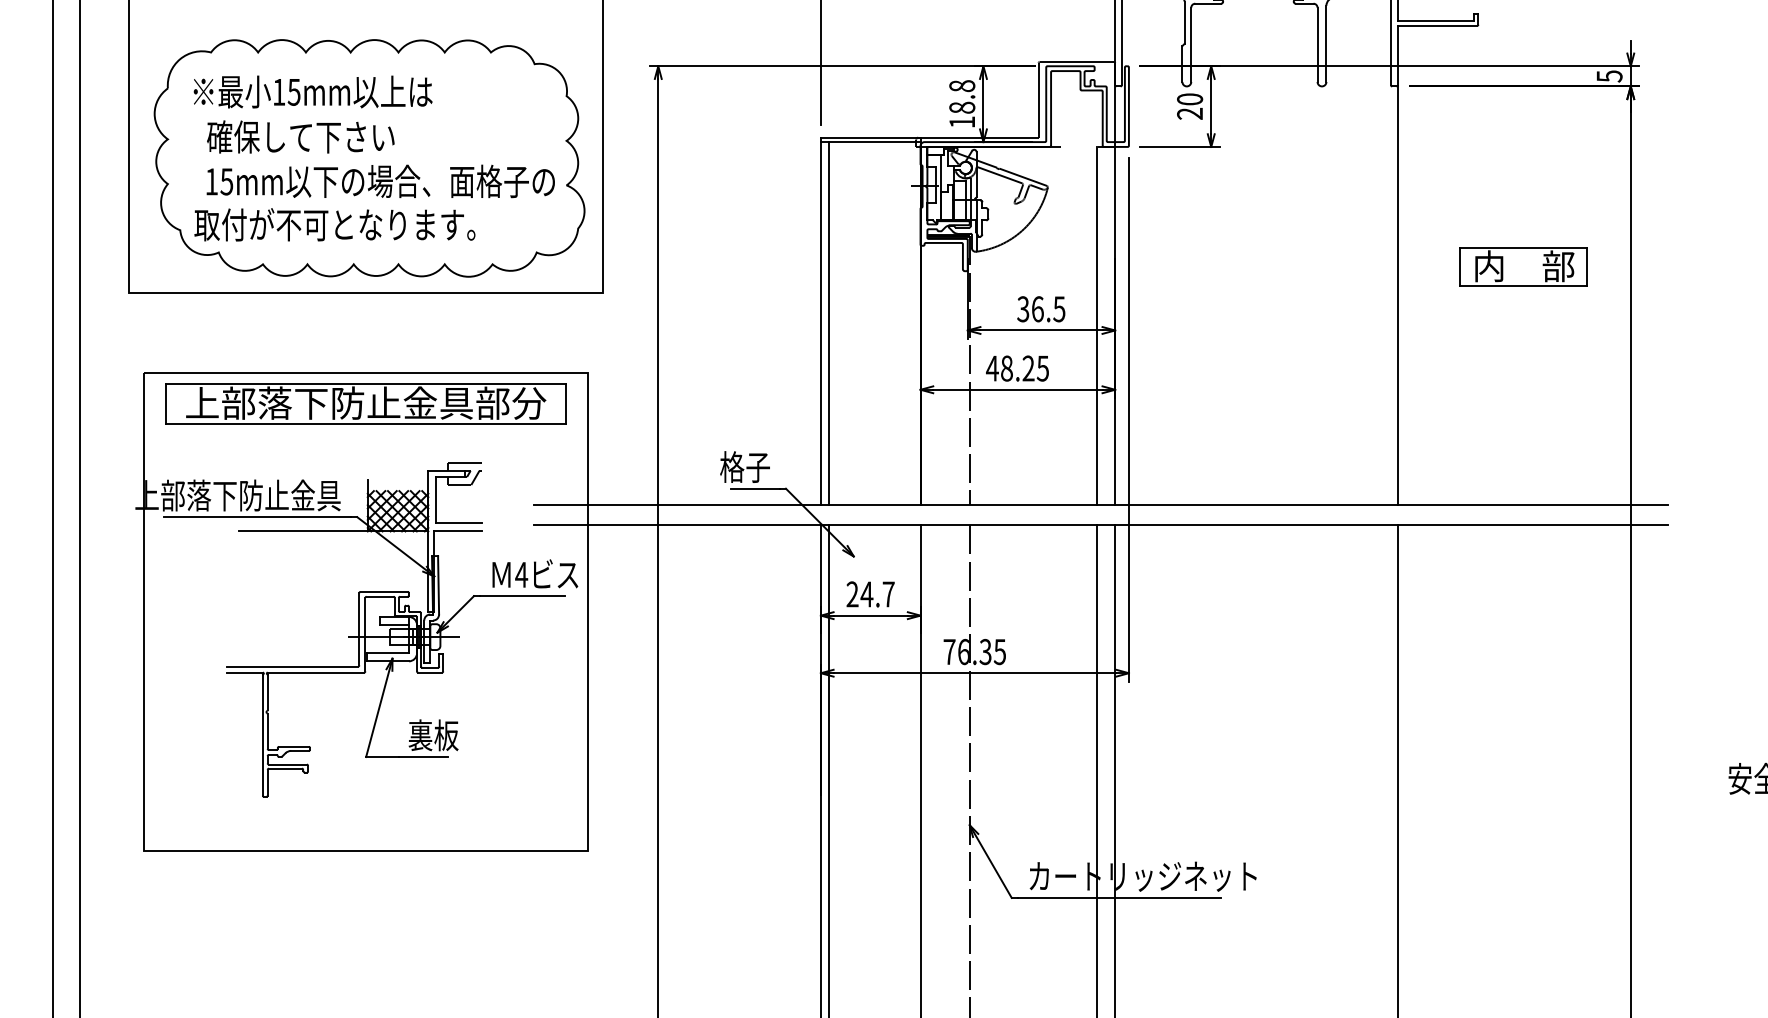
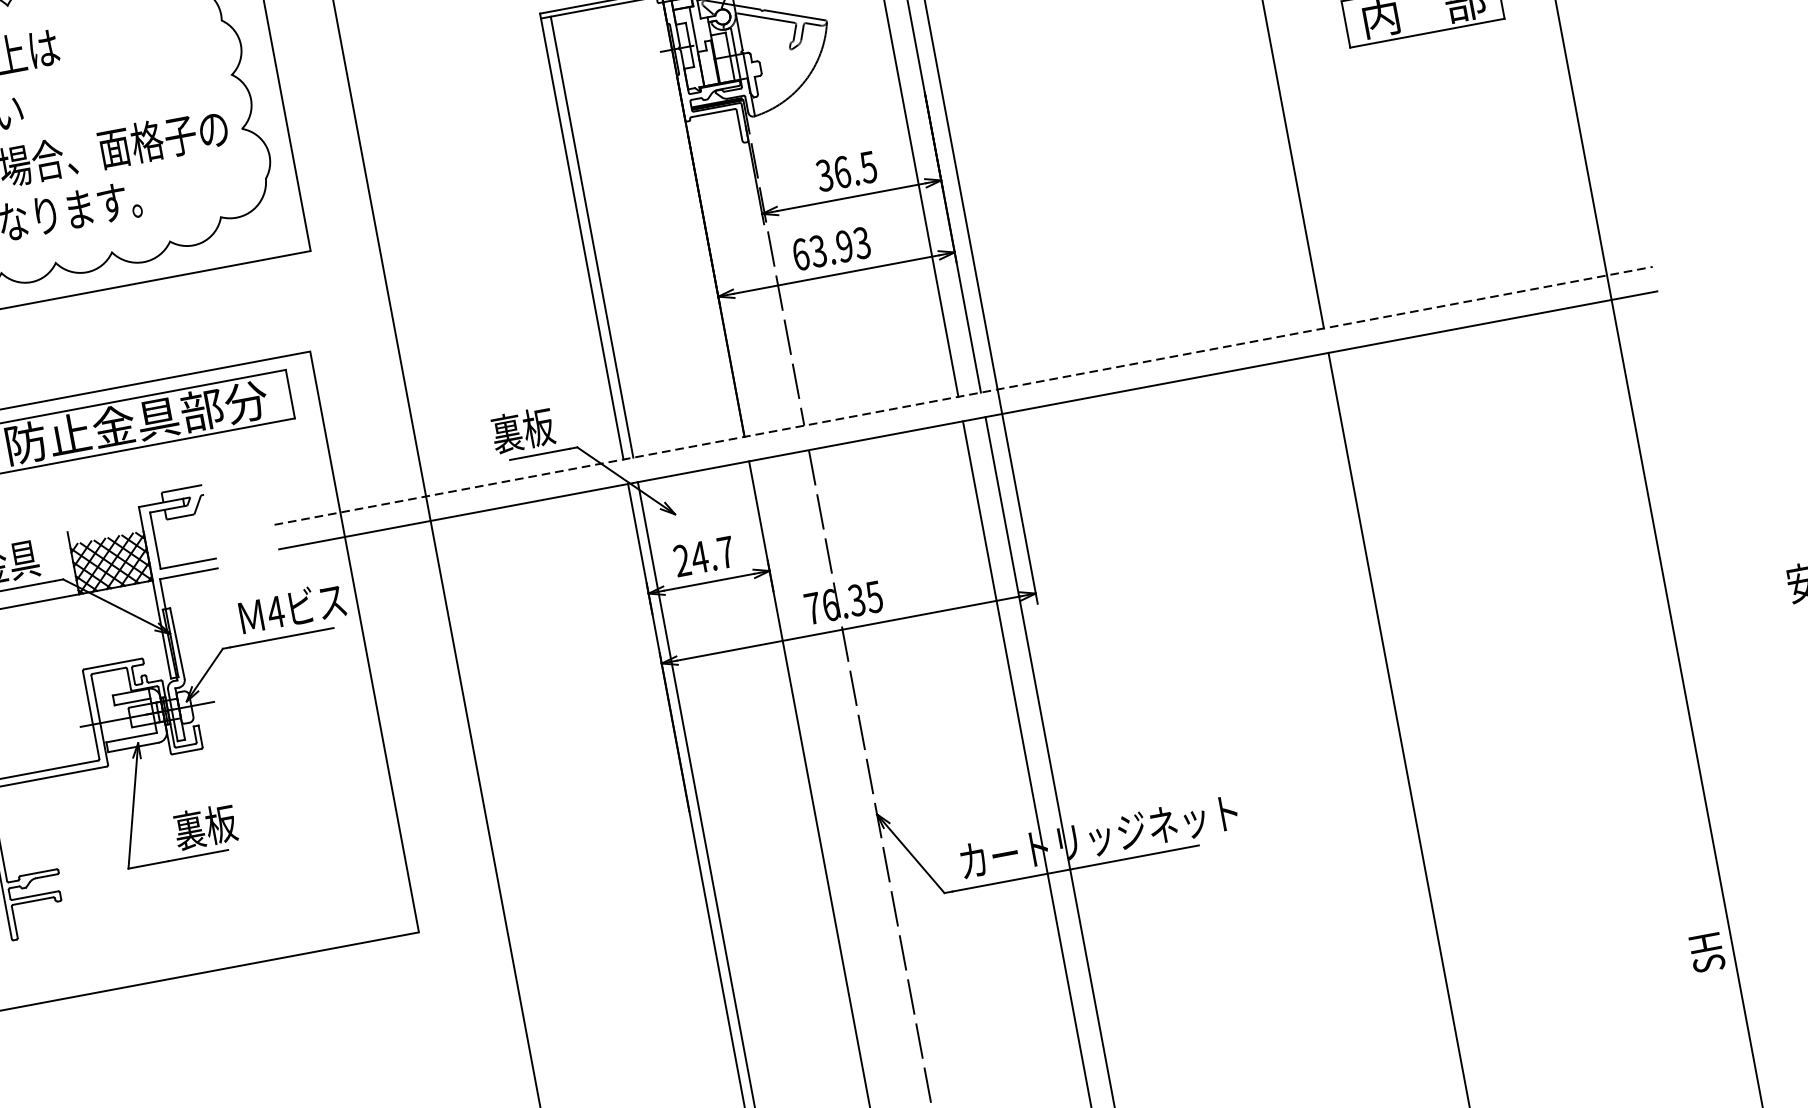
text: (1017, 368) -> (831, 248), 48.25 -> 63.93
text: (745, 466) -> (523, 429), 格子 -> 裏板
line: (1101, 505) -> (964, 396), solid -> dashed

